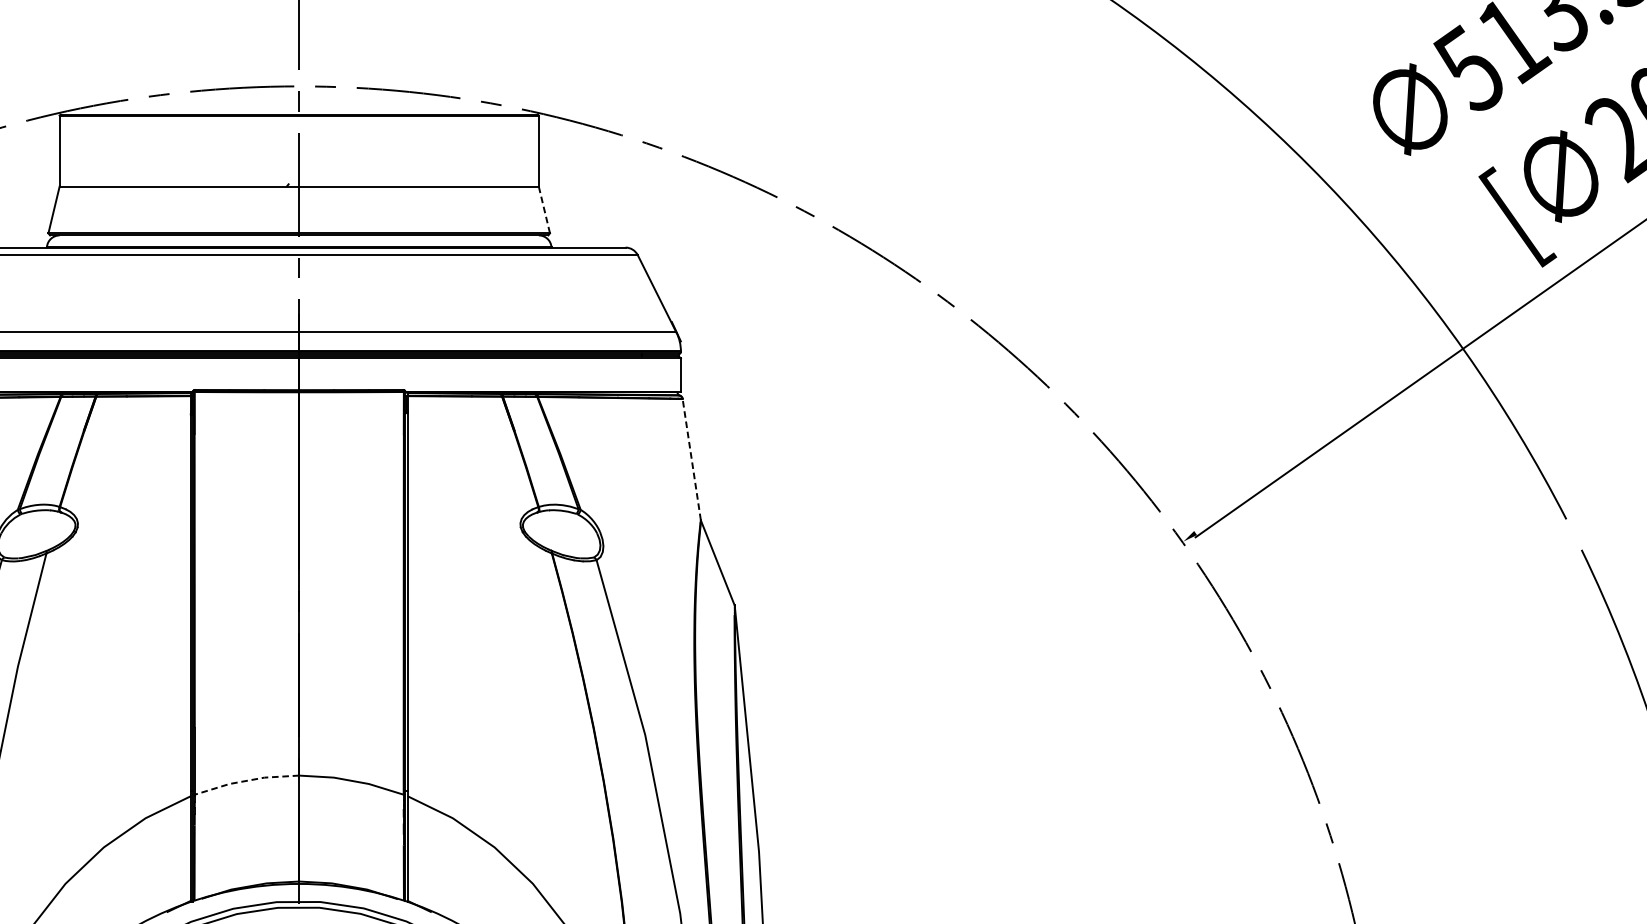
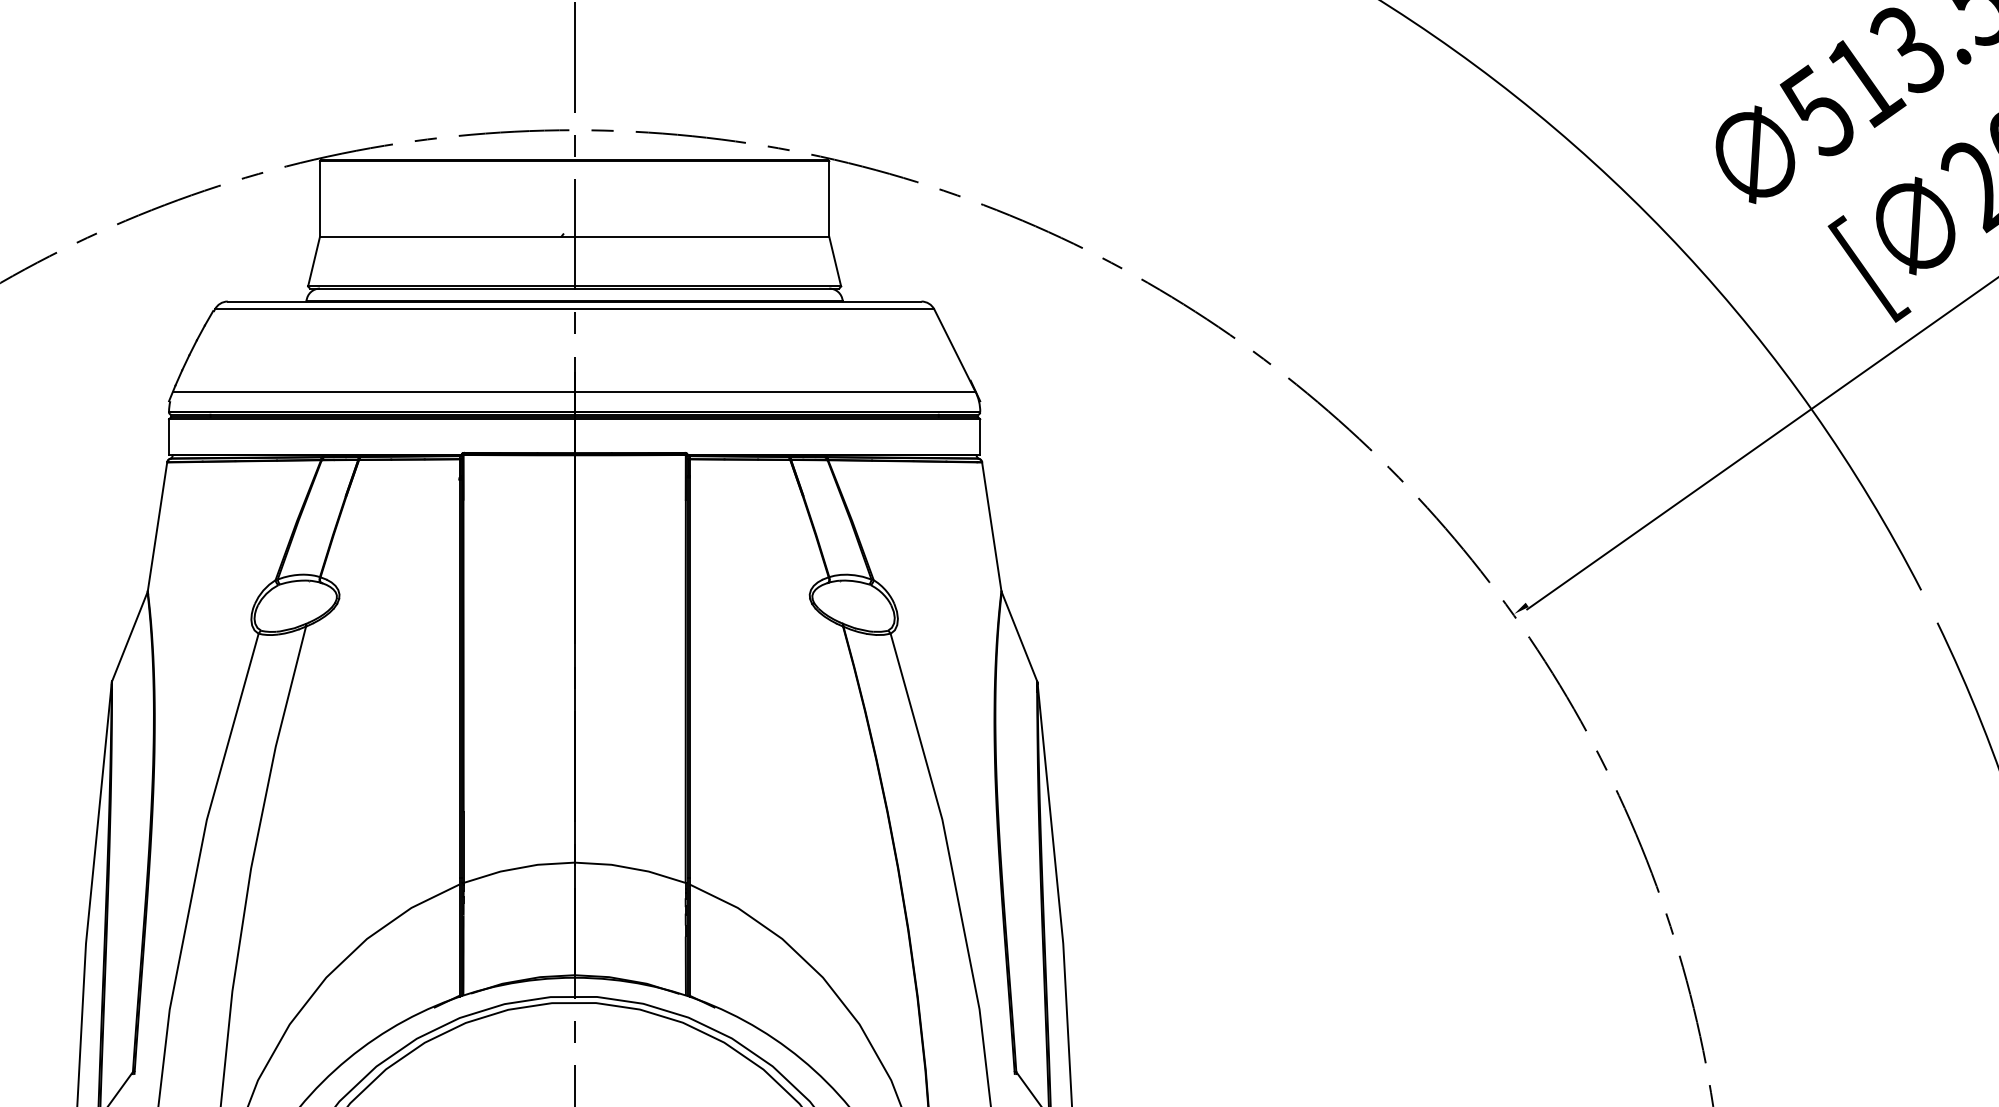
line: (544, 209) -> (835, 261), dashed -> solid
line: (691, 459) -> (991, 526), dashed -> solid
line: (246, 781) -> (518, 868), dashed -> solid

